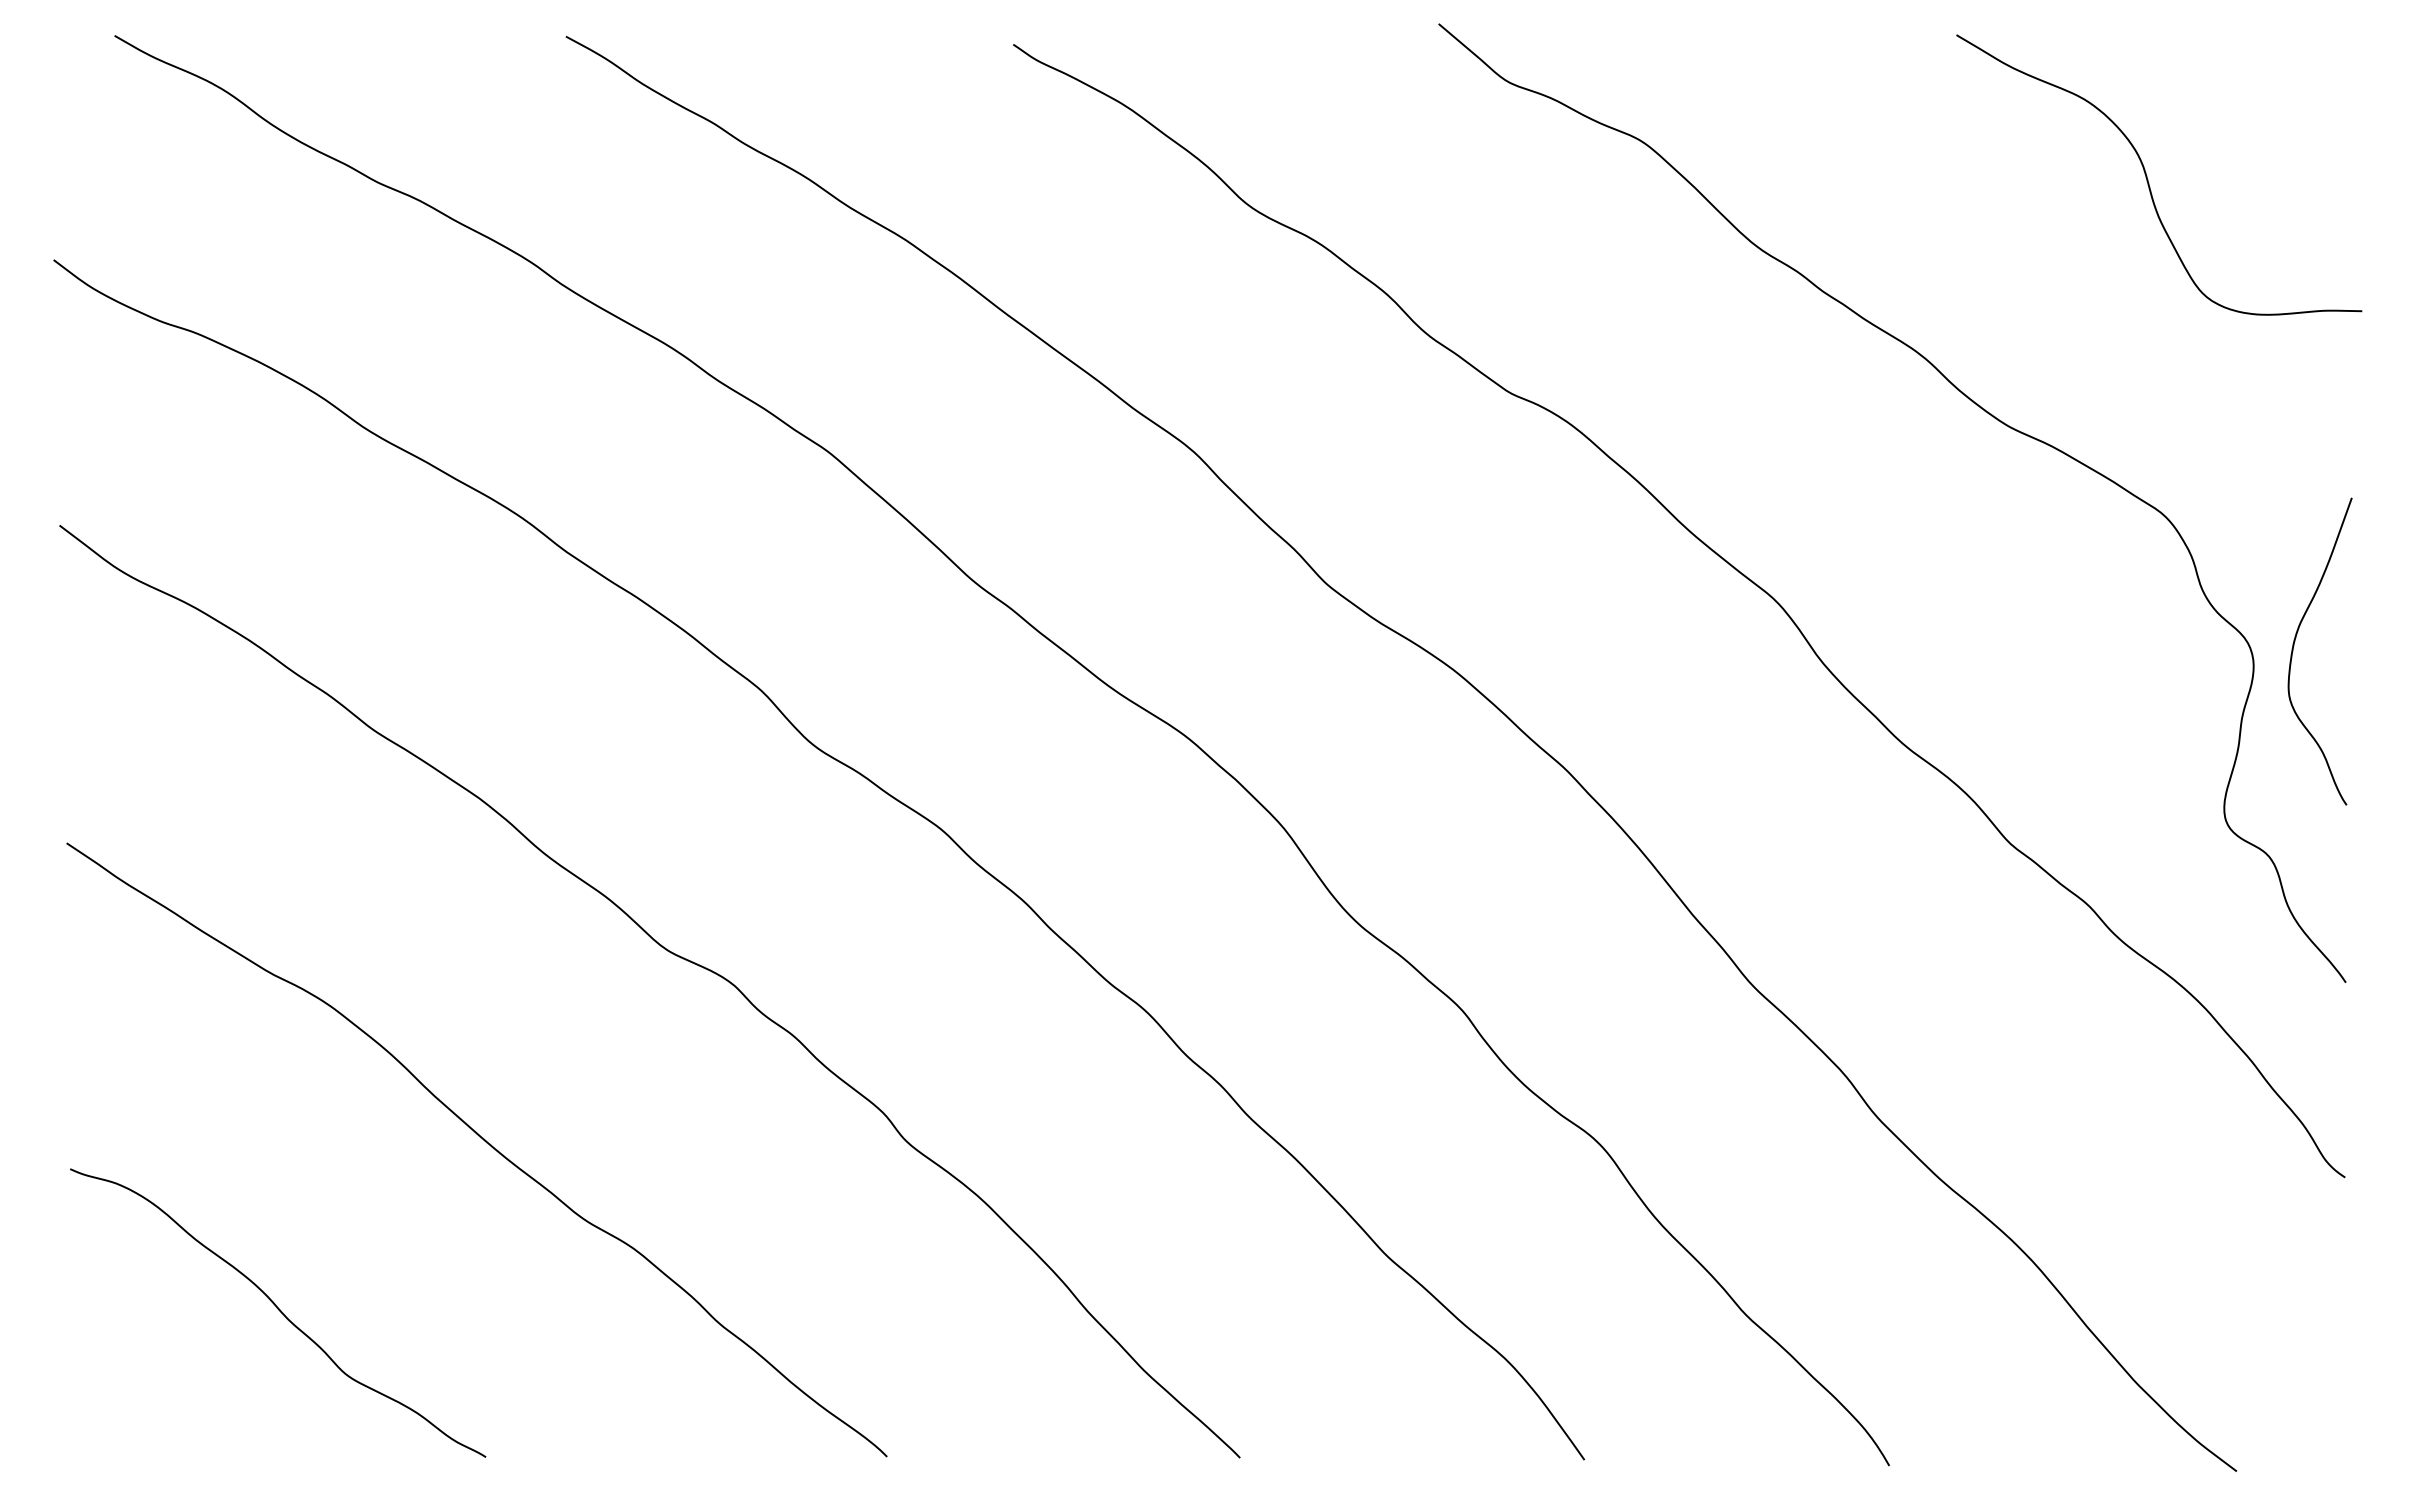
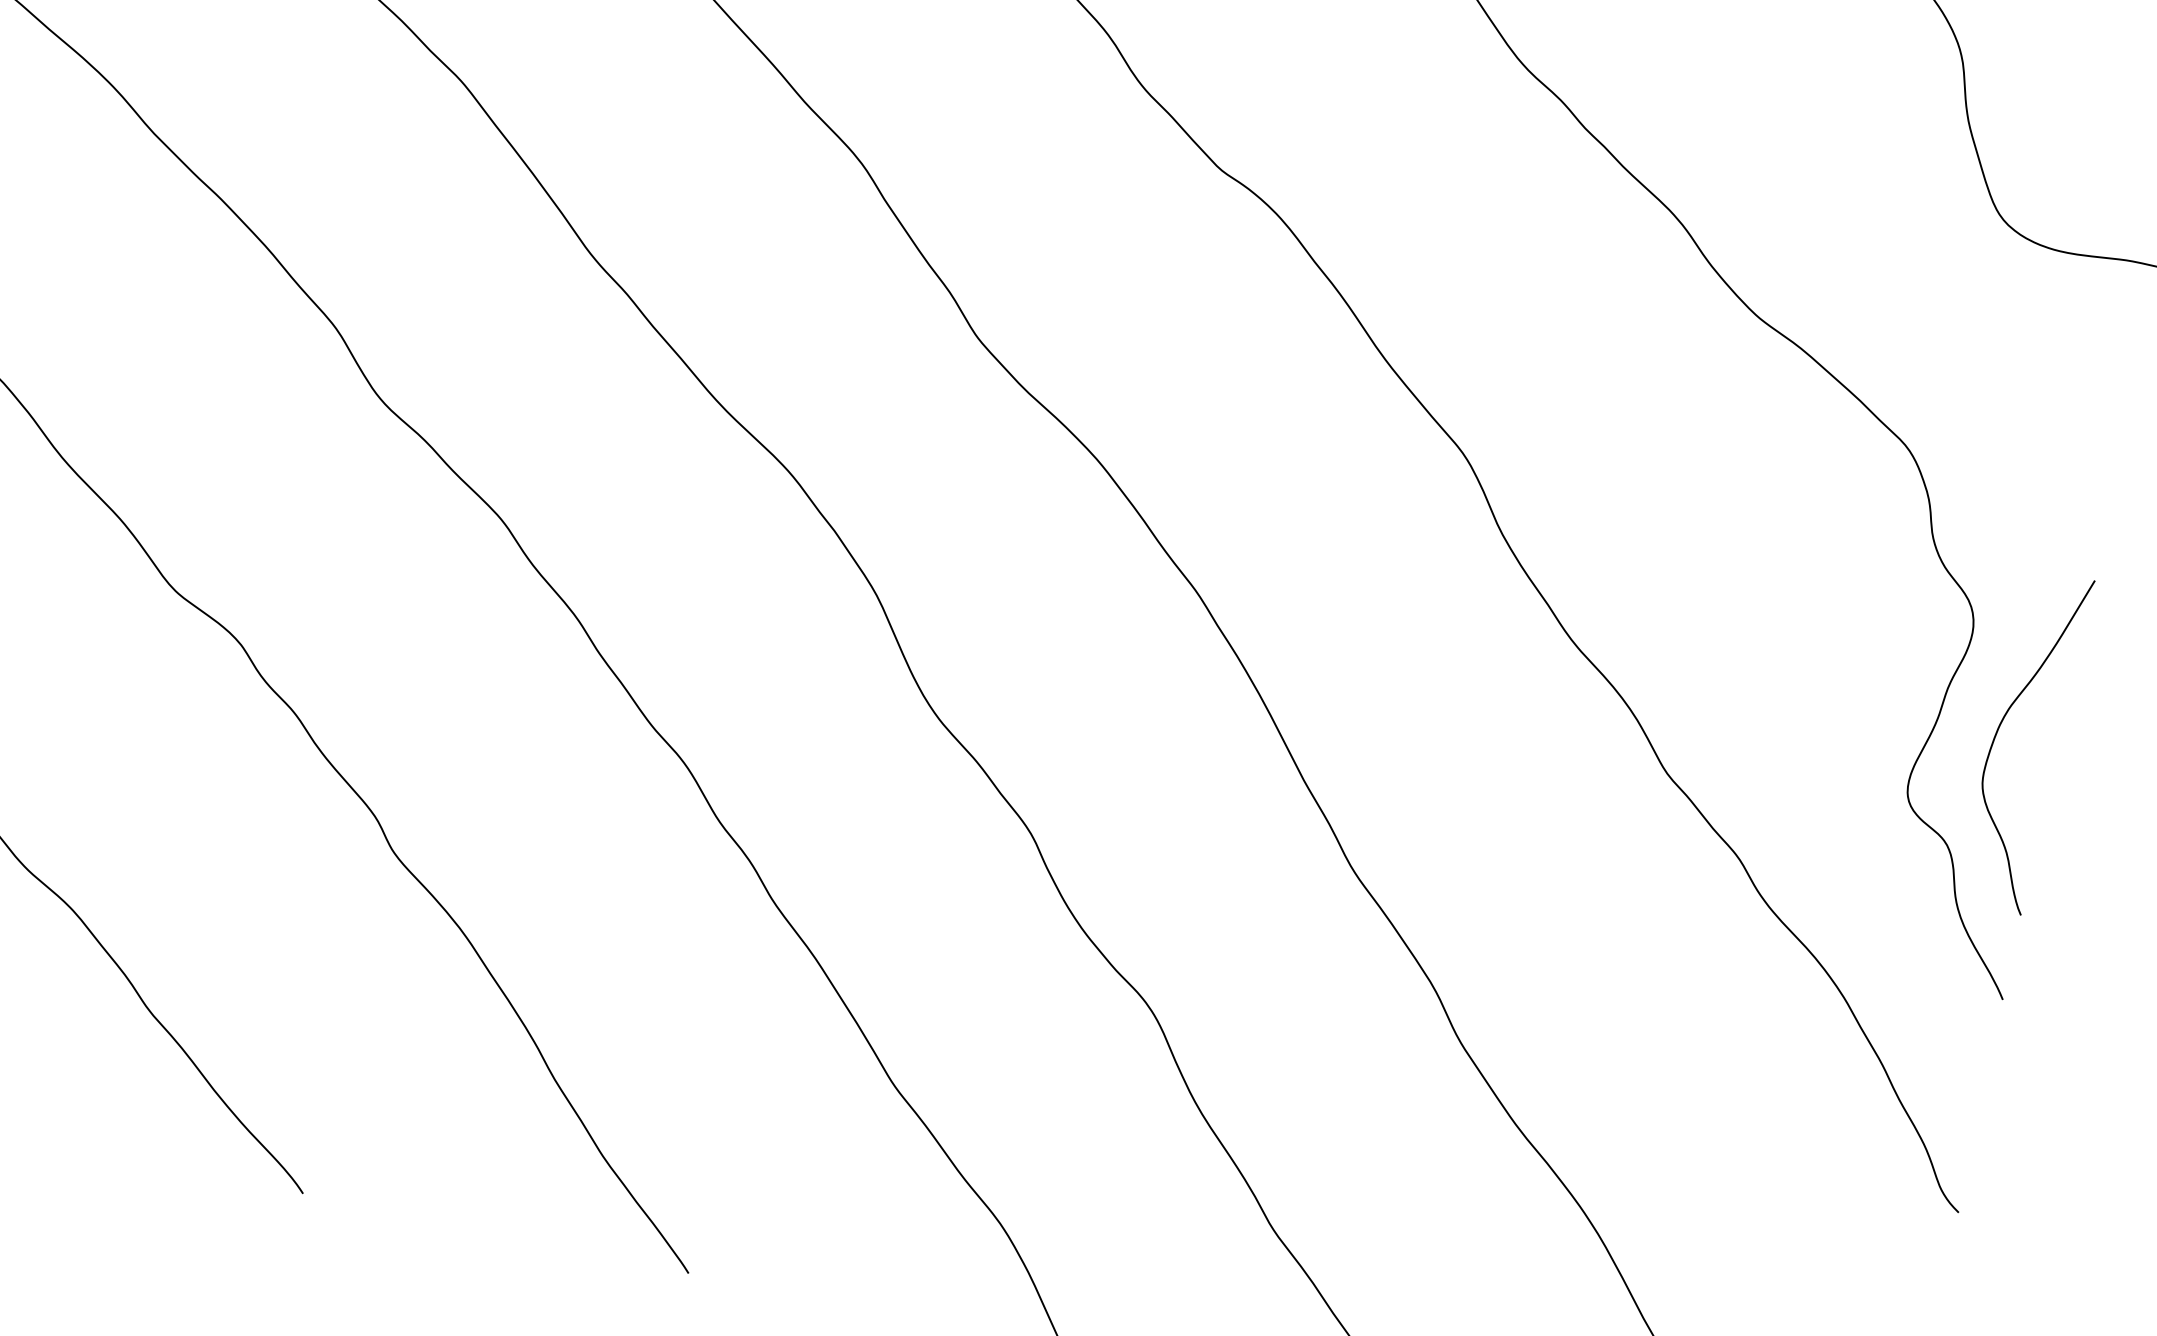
curve: (2294, 646) -> (1999, 730), moved

